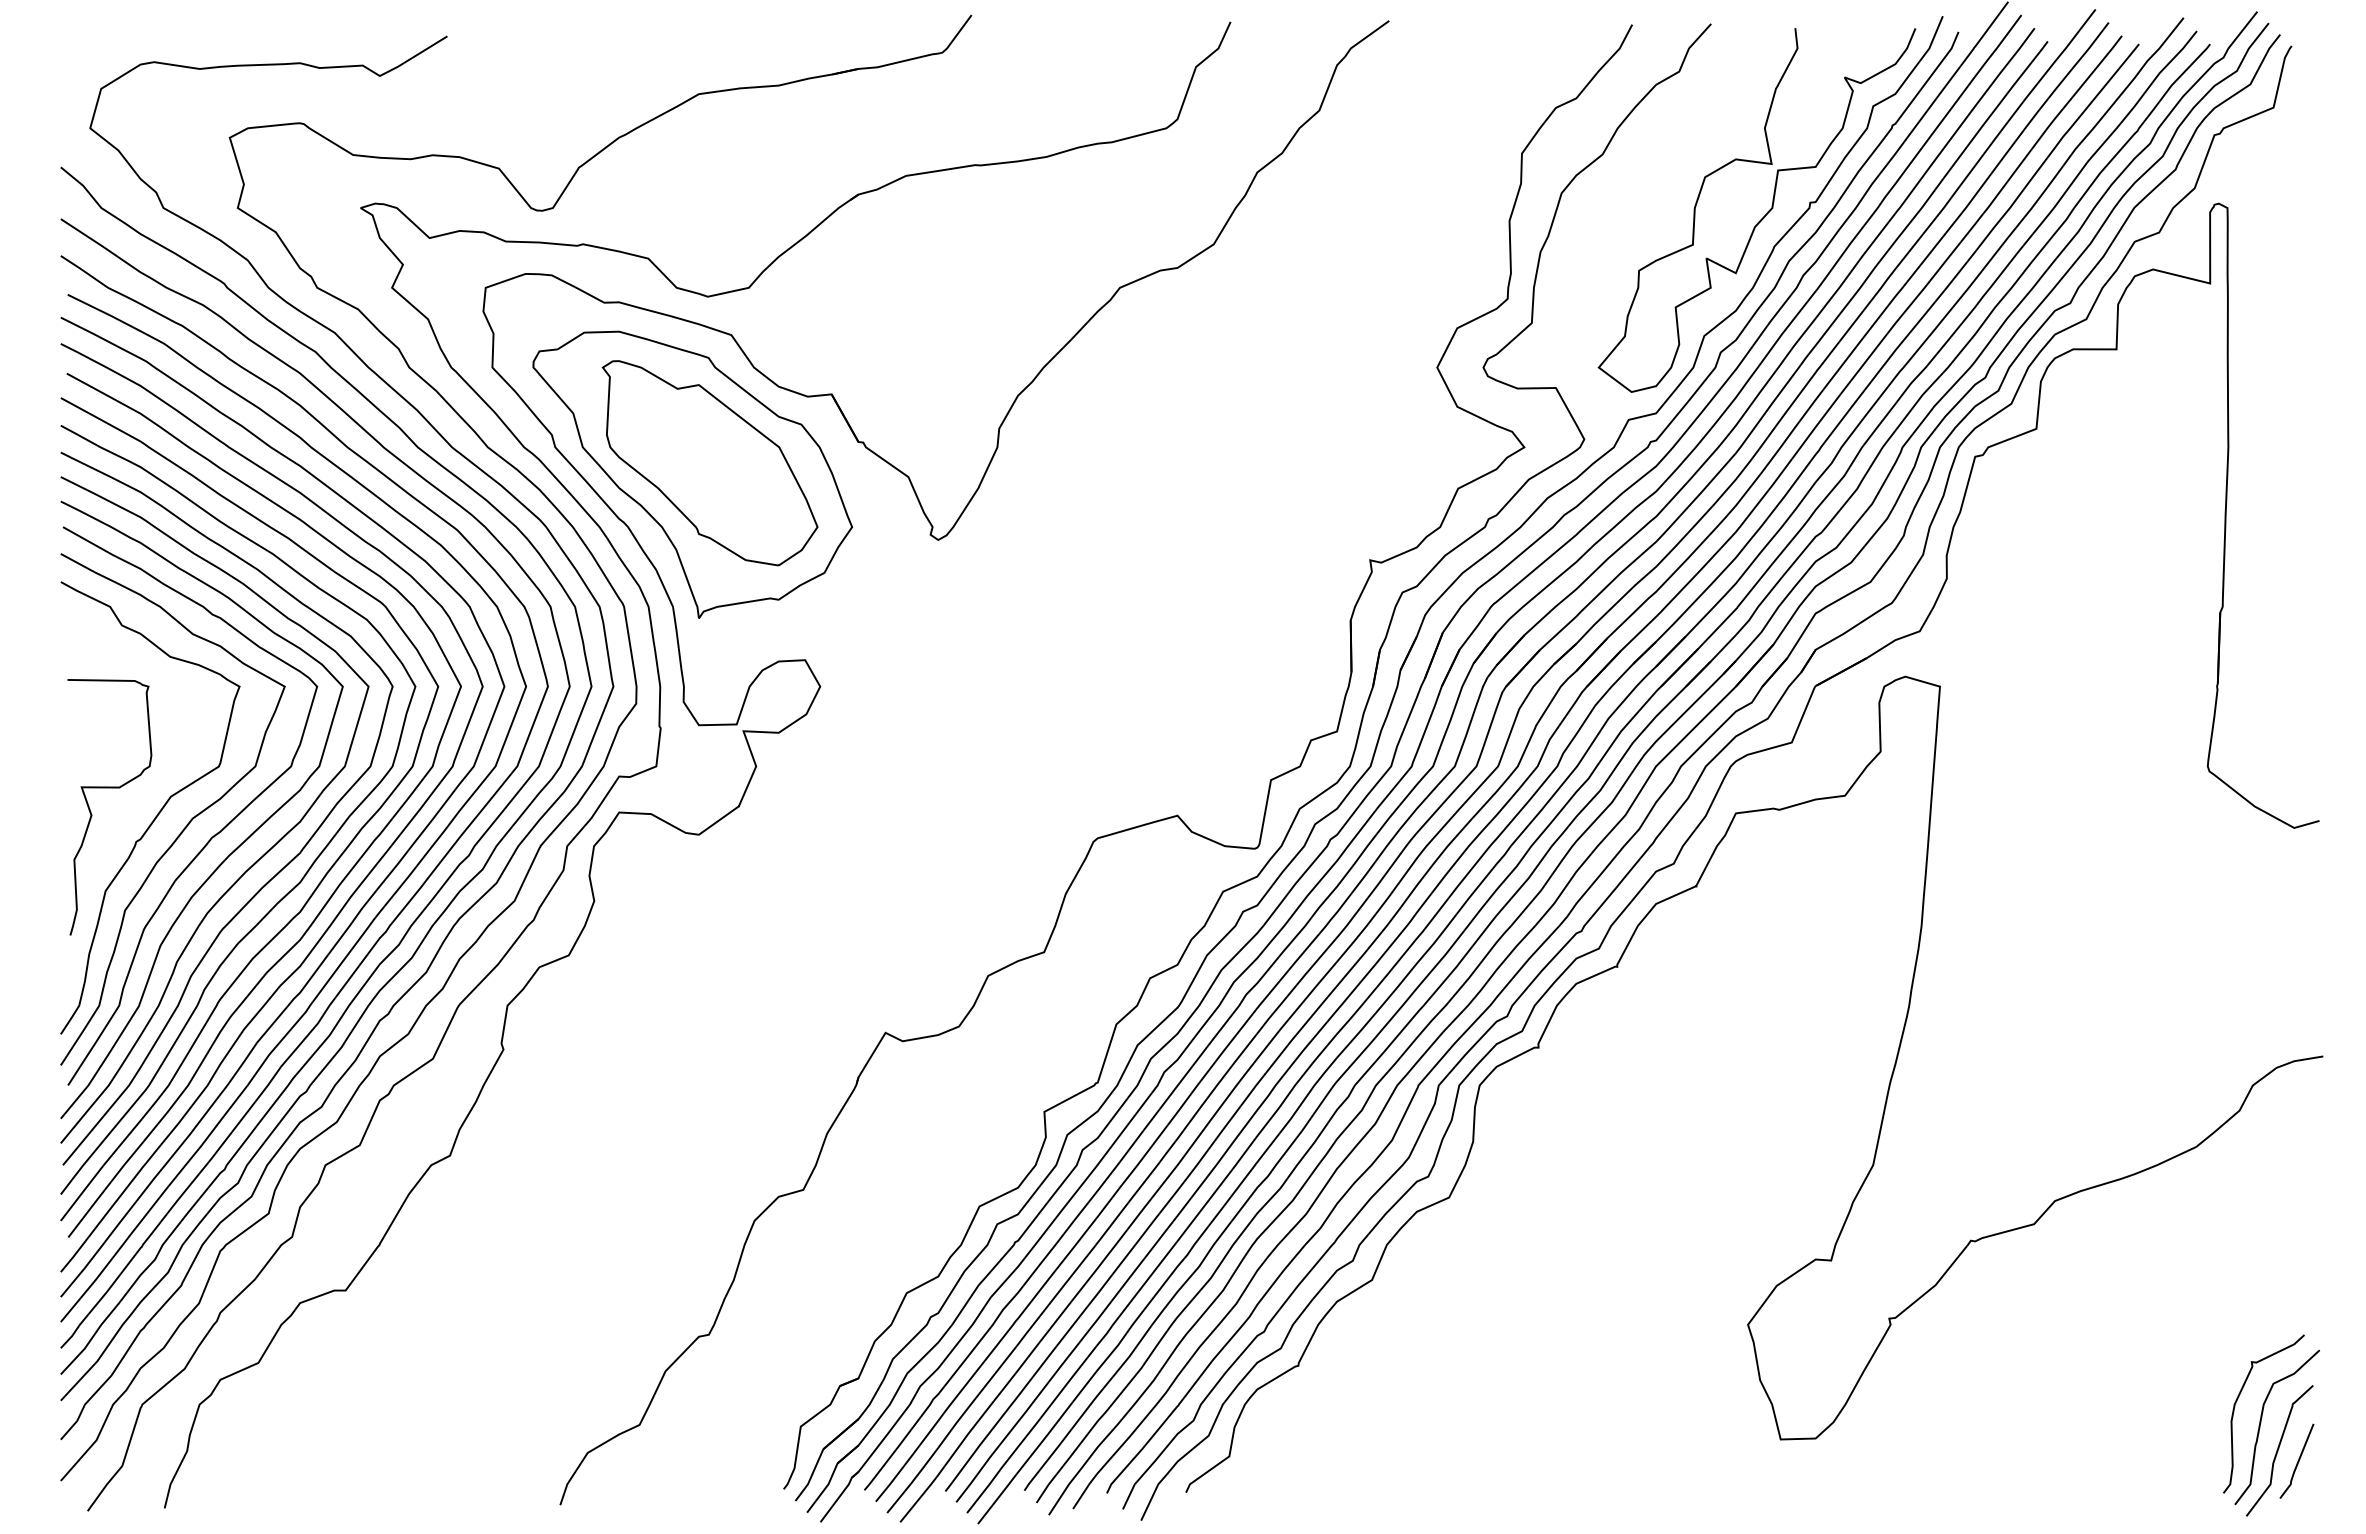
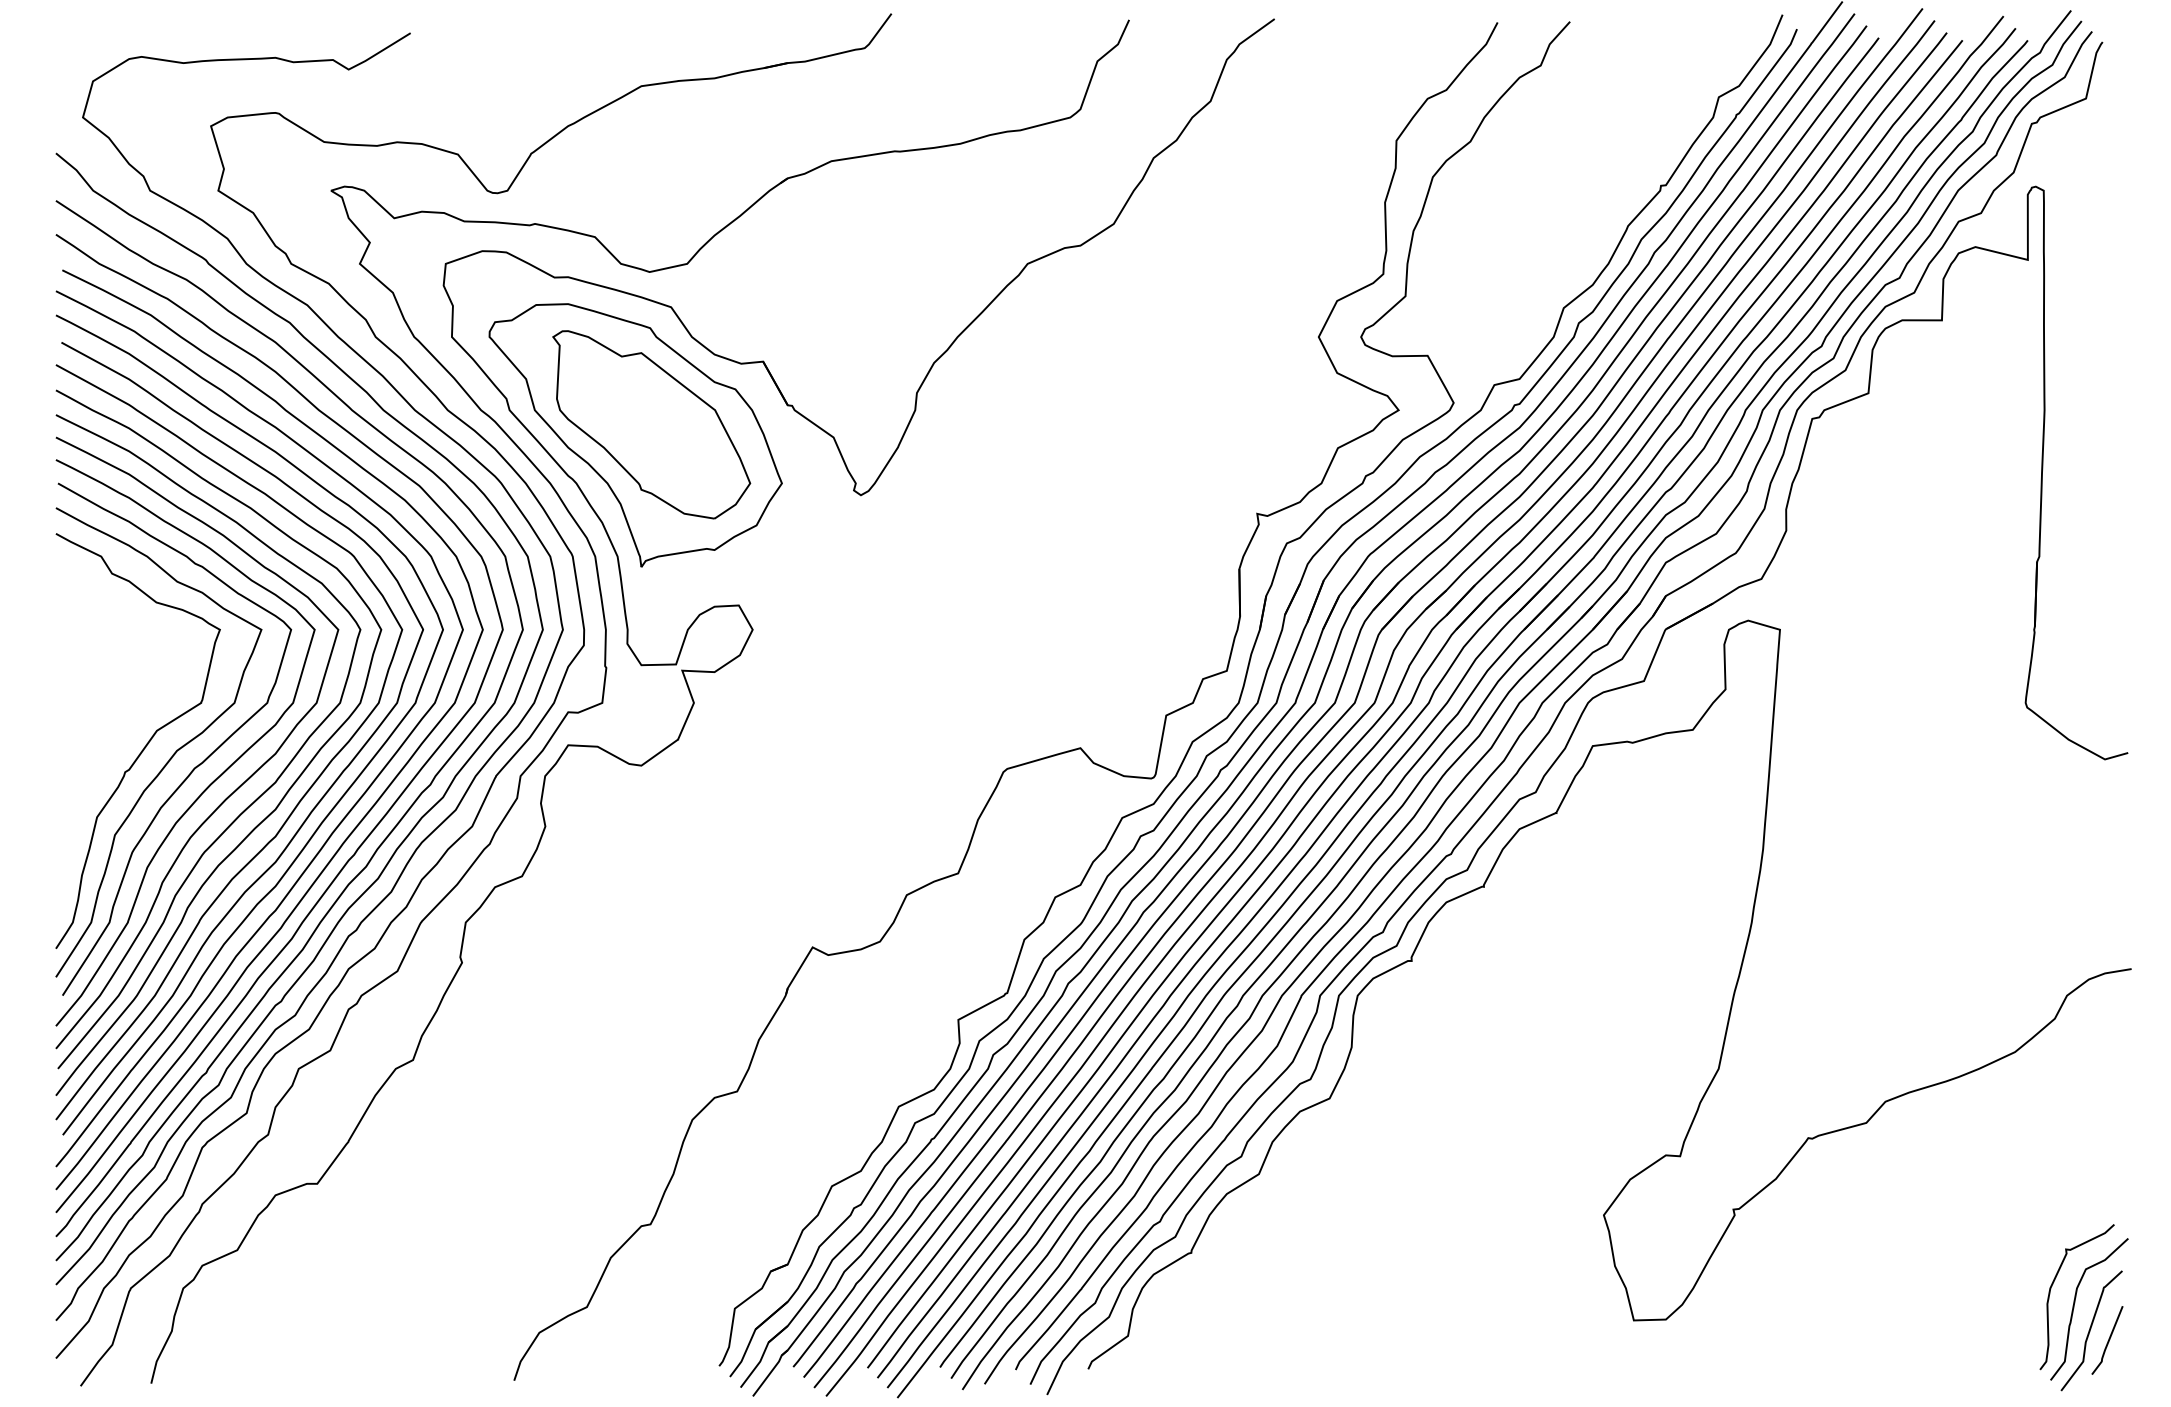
curve: (1763, 215) -> (1618, 197), removed
curve: (91, 812) -> (84, 745), removed

